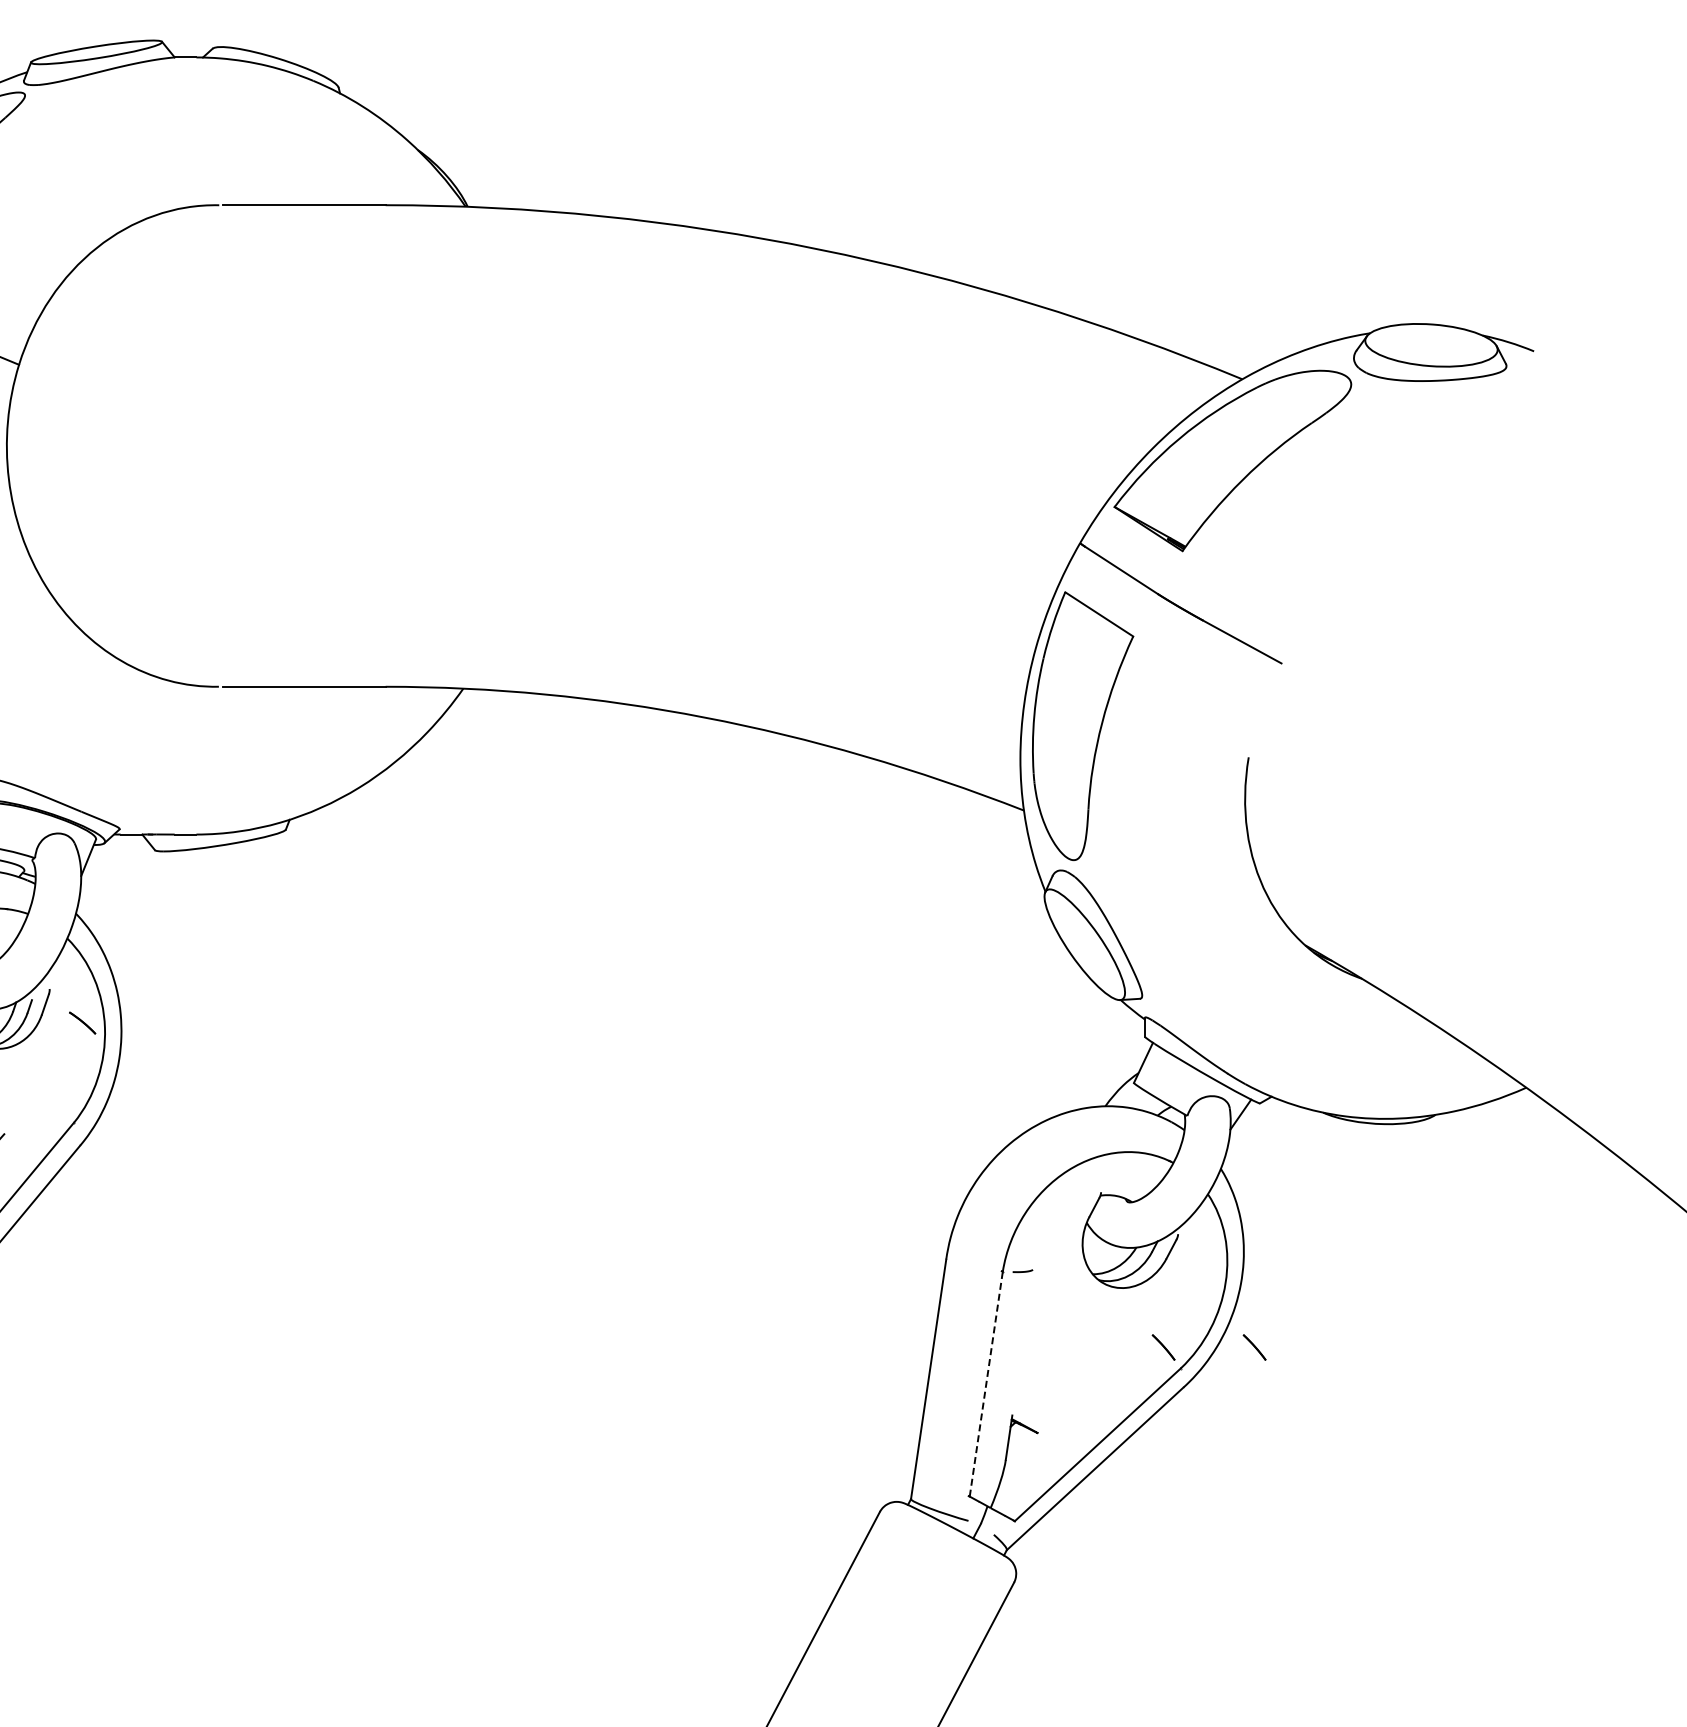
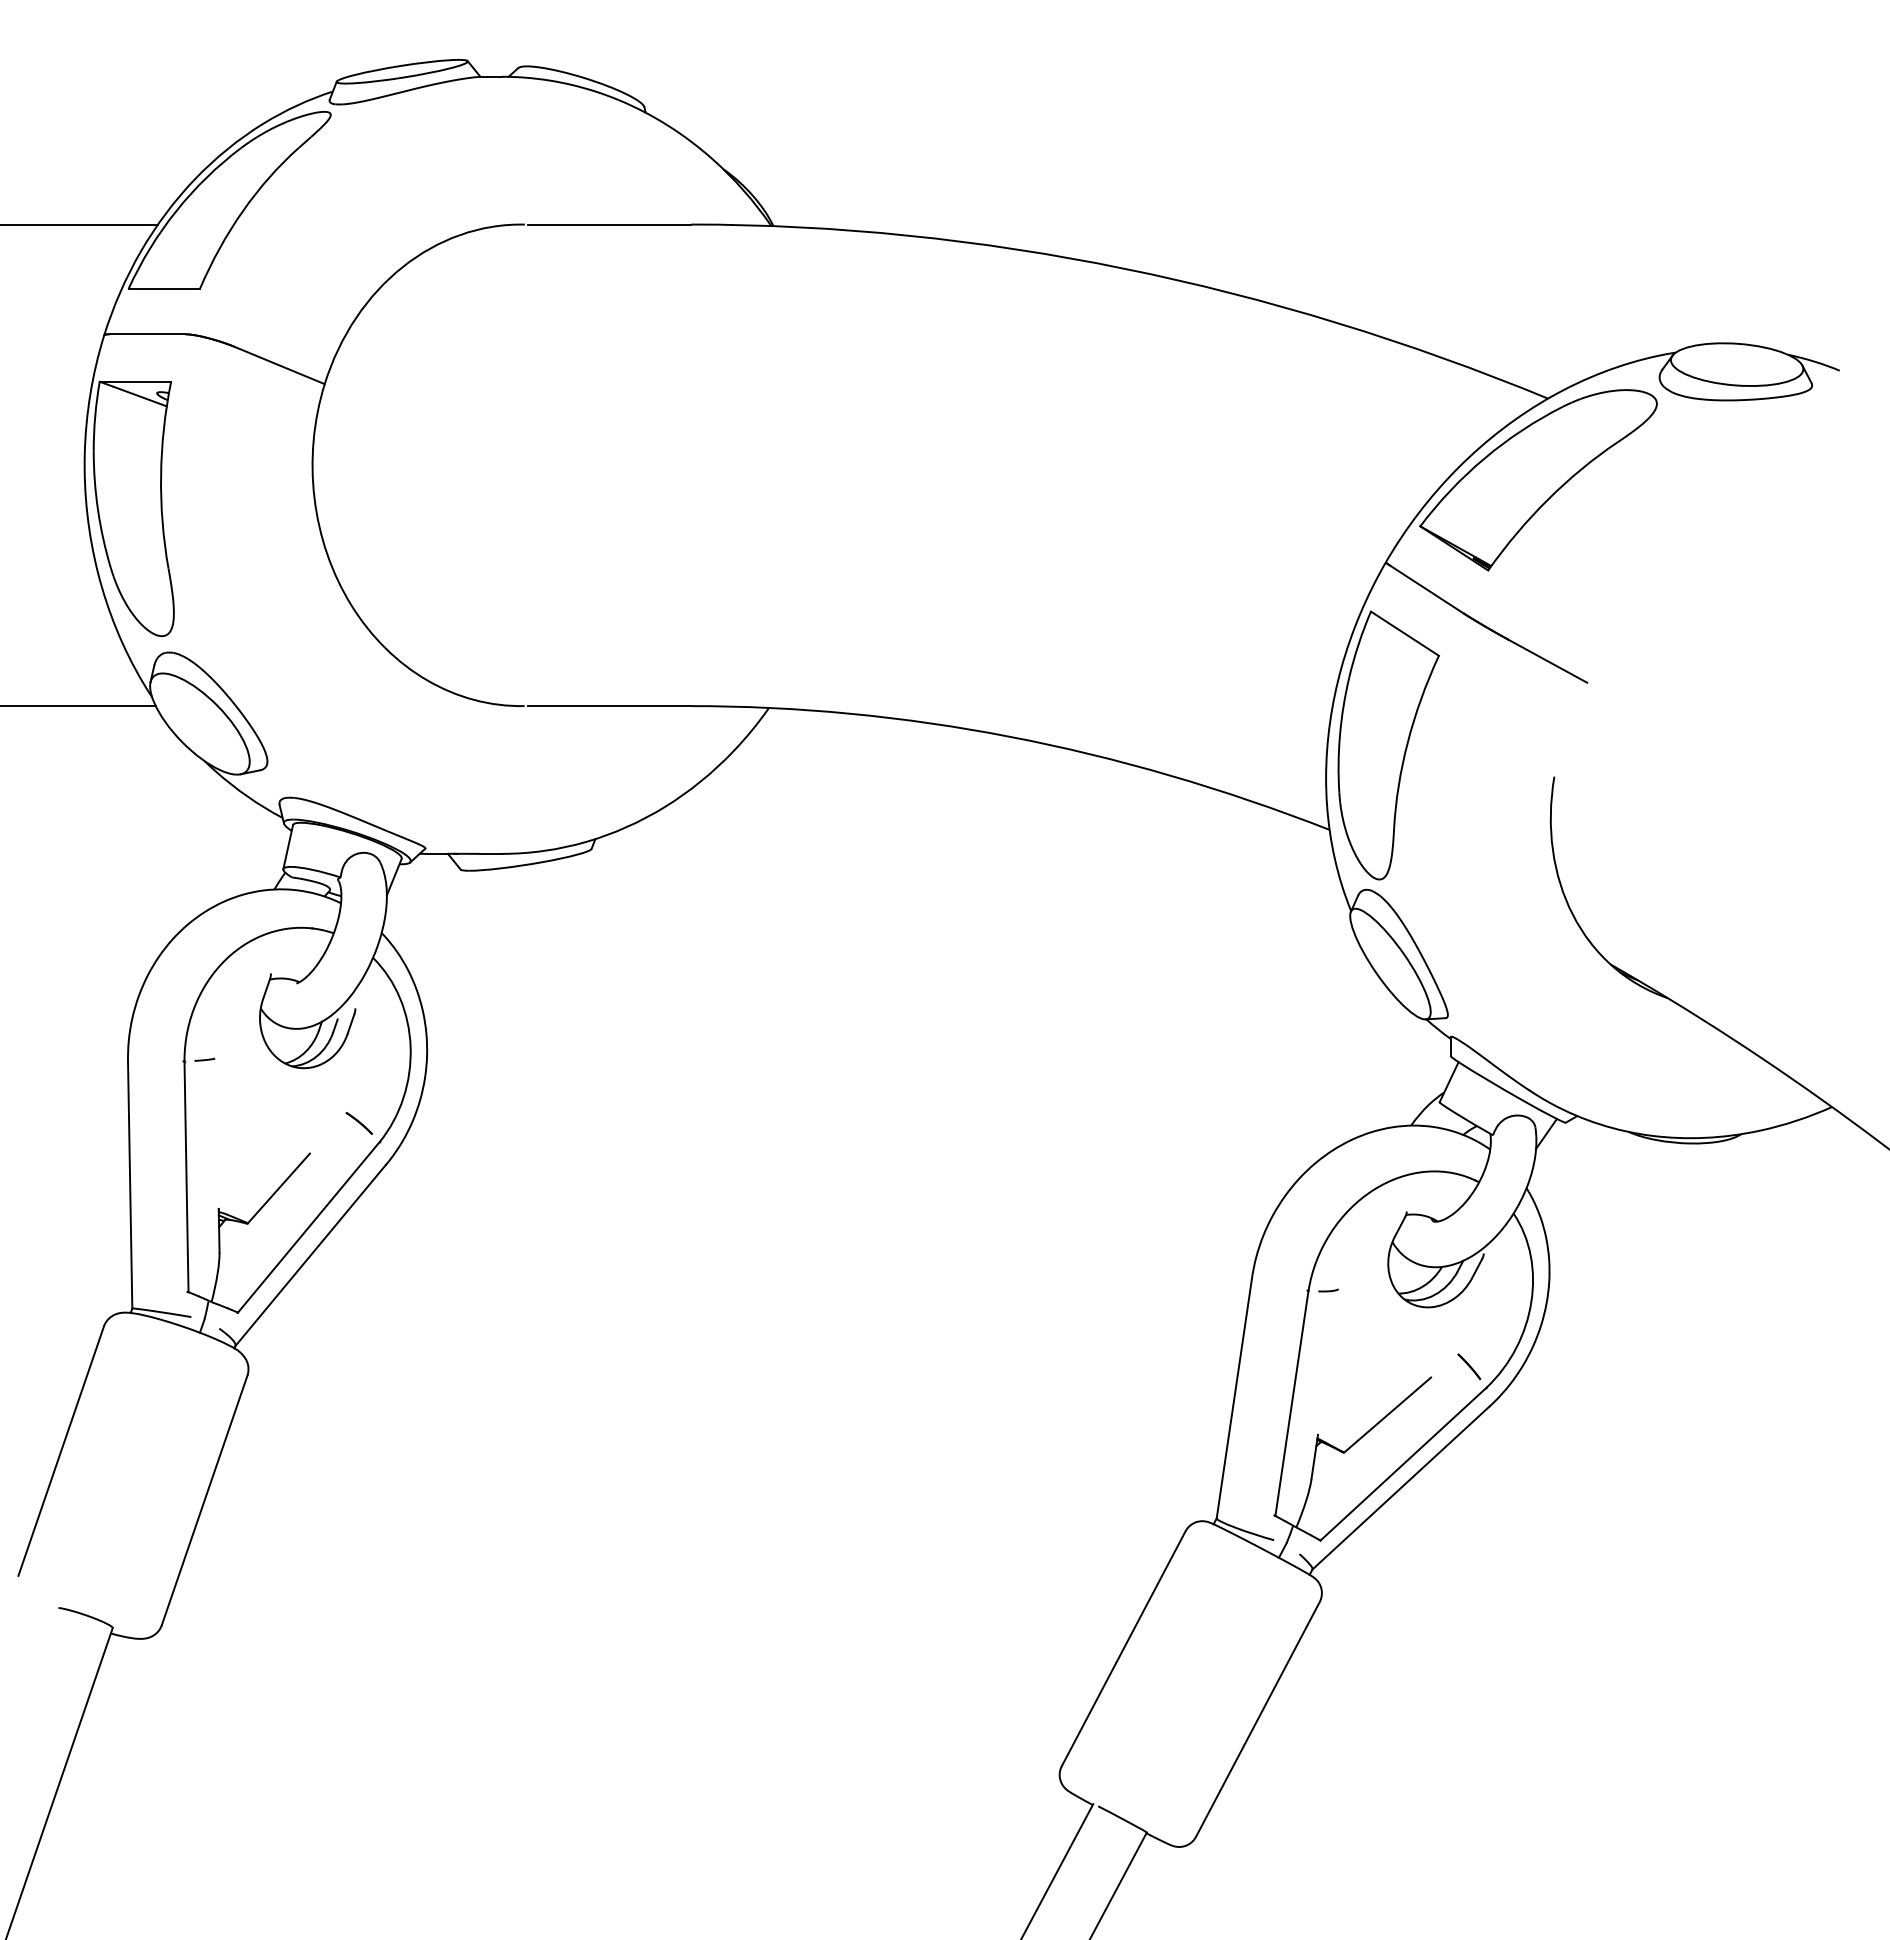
line: (81, 1022) -> (358, 1122), moved
line: (1254, 1347) -> (1560, 1366), removed
line: (985, 1384) -> (1291, 1403), dashed -> solid
line: (1081, 1395) -> (1387, 1414), added

